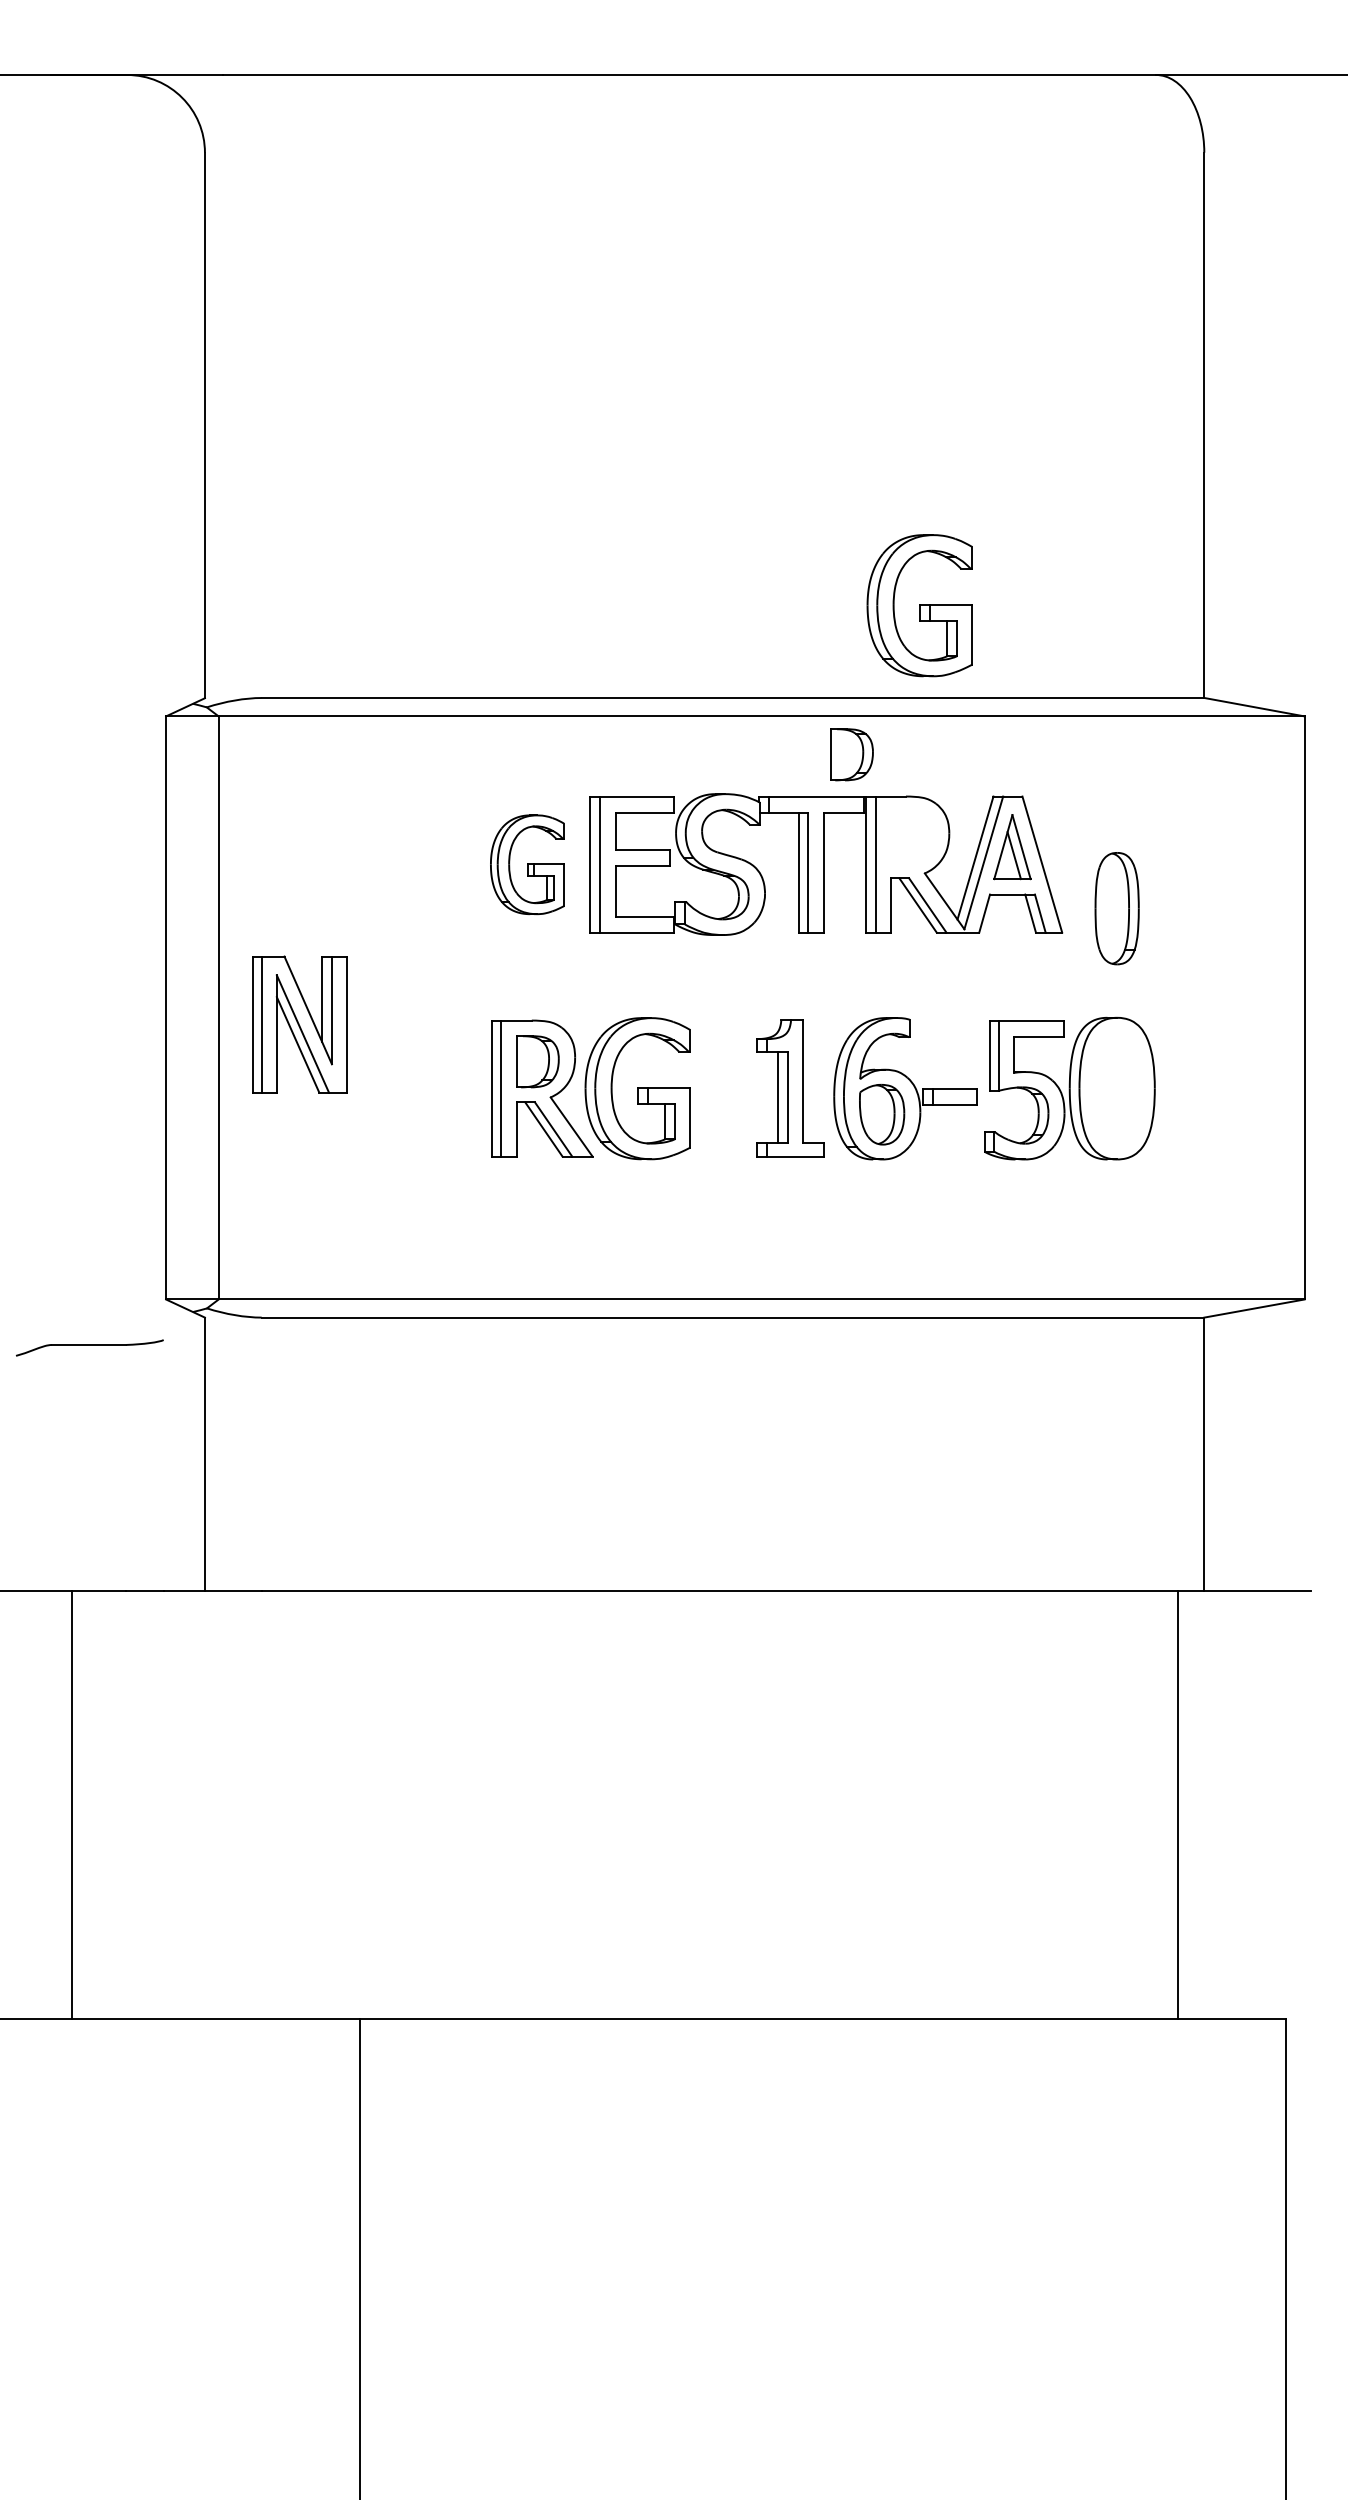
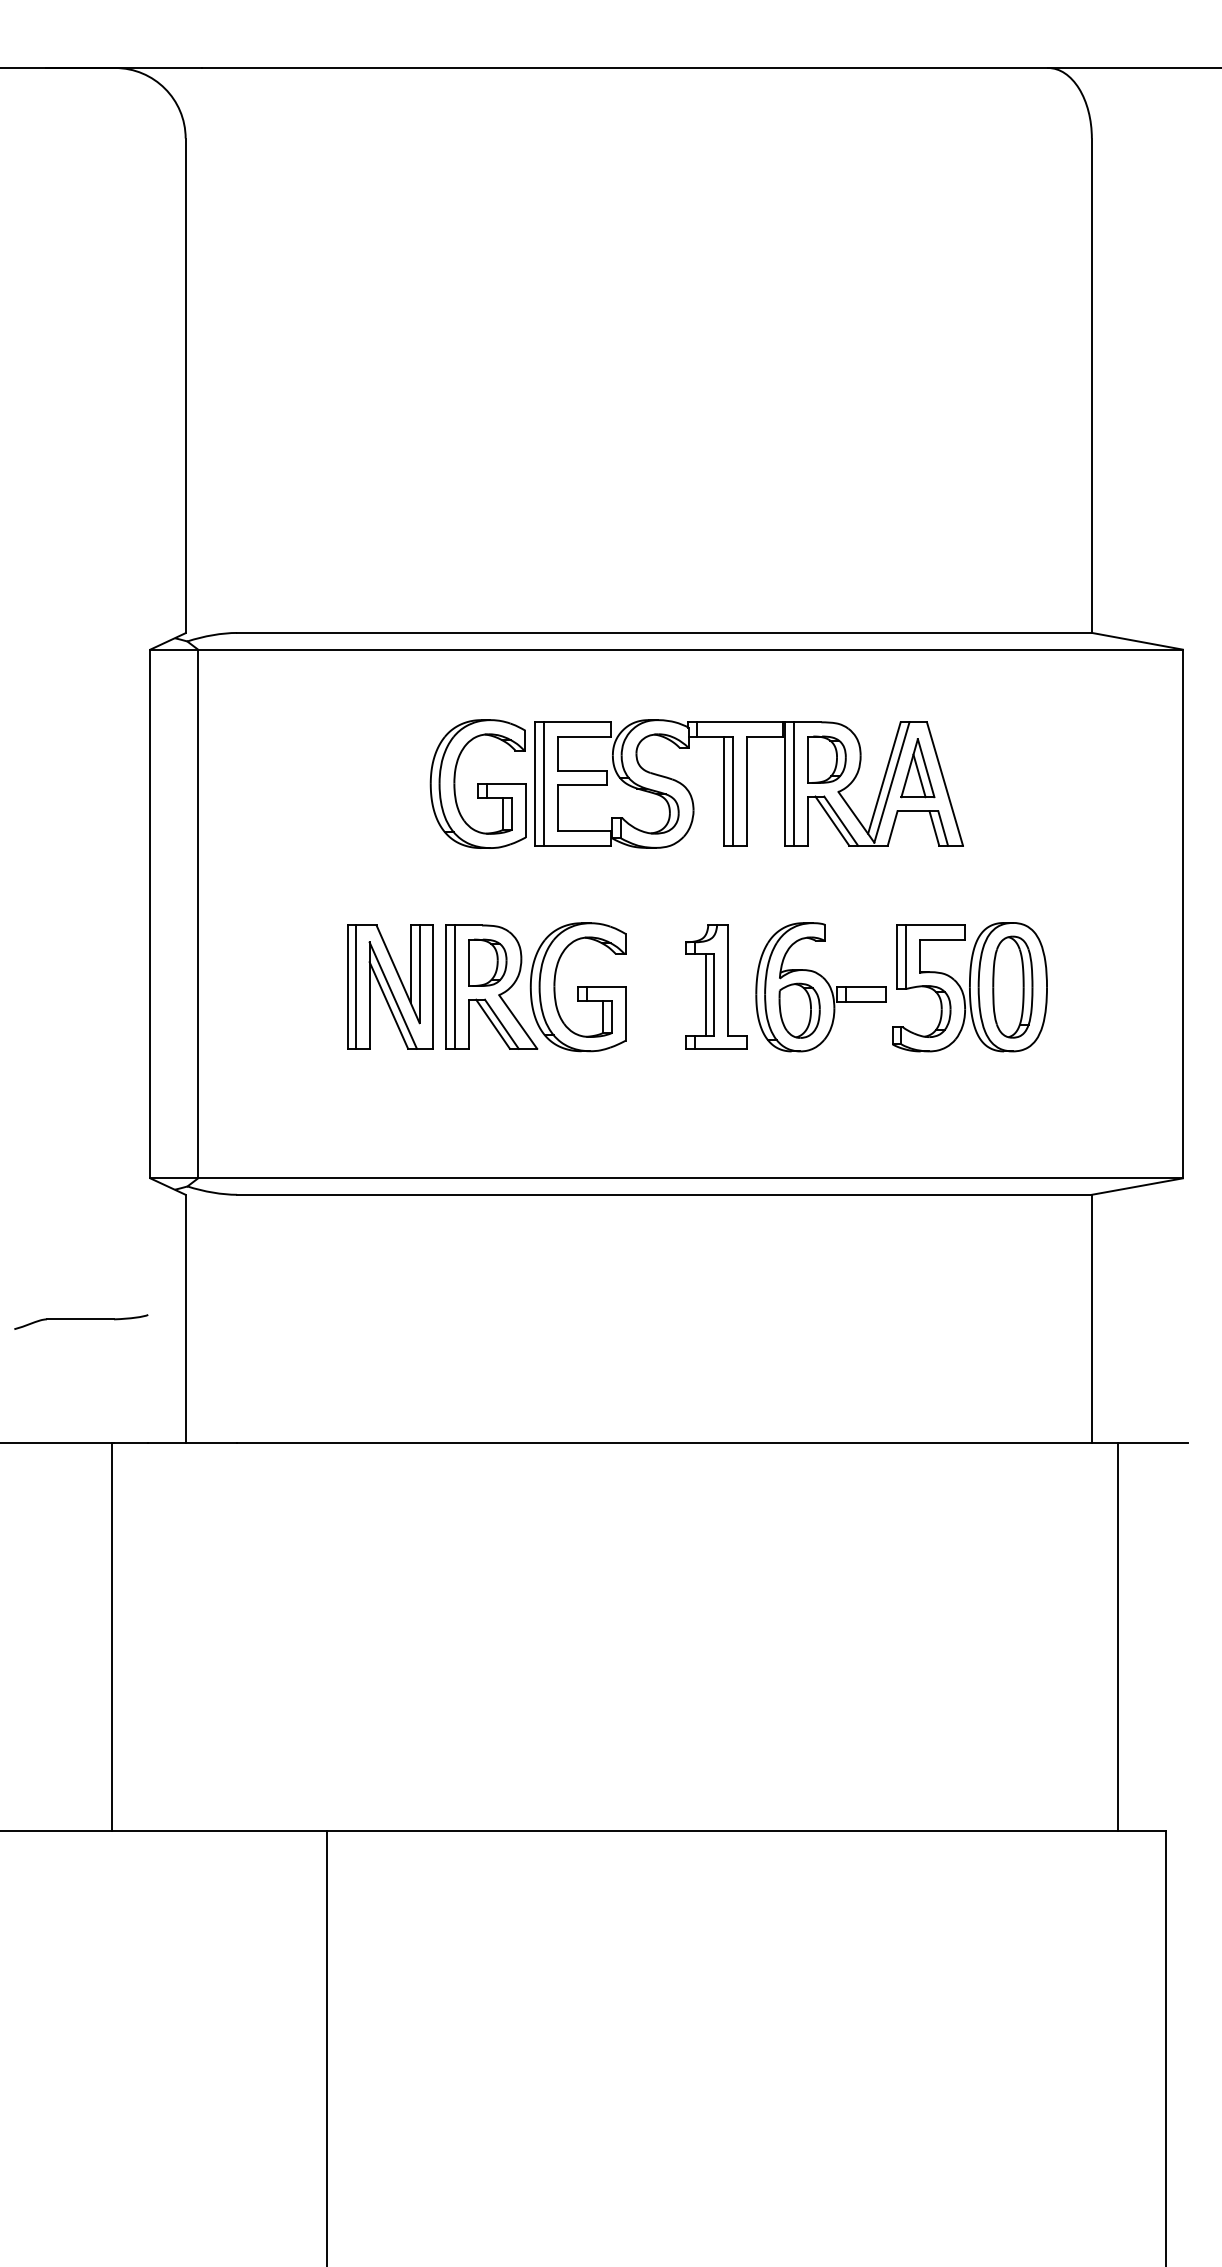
part: (919, 605) -> (833, 549), removed
part: (851, 754) -> (826, 759), moved
part: (527, 864) -> (478, 783), size x1.43
part: (1116, 908) -> (1012, 987), moved
part: (299, 1024) -> (390, 987), moved
part: (89, 1347) -> (80, 1321), moved
line: (72, 1804) -> (111, 1636), moved
line: (1177, 1804) -> (1117, 1636), moved

